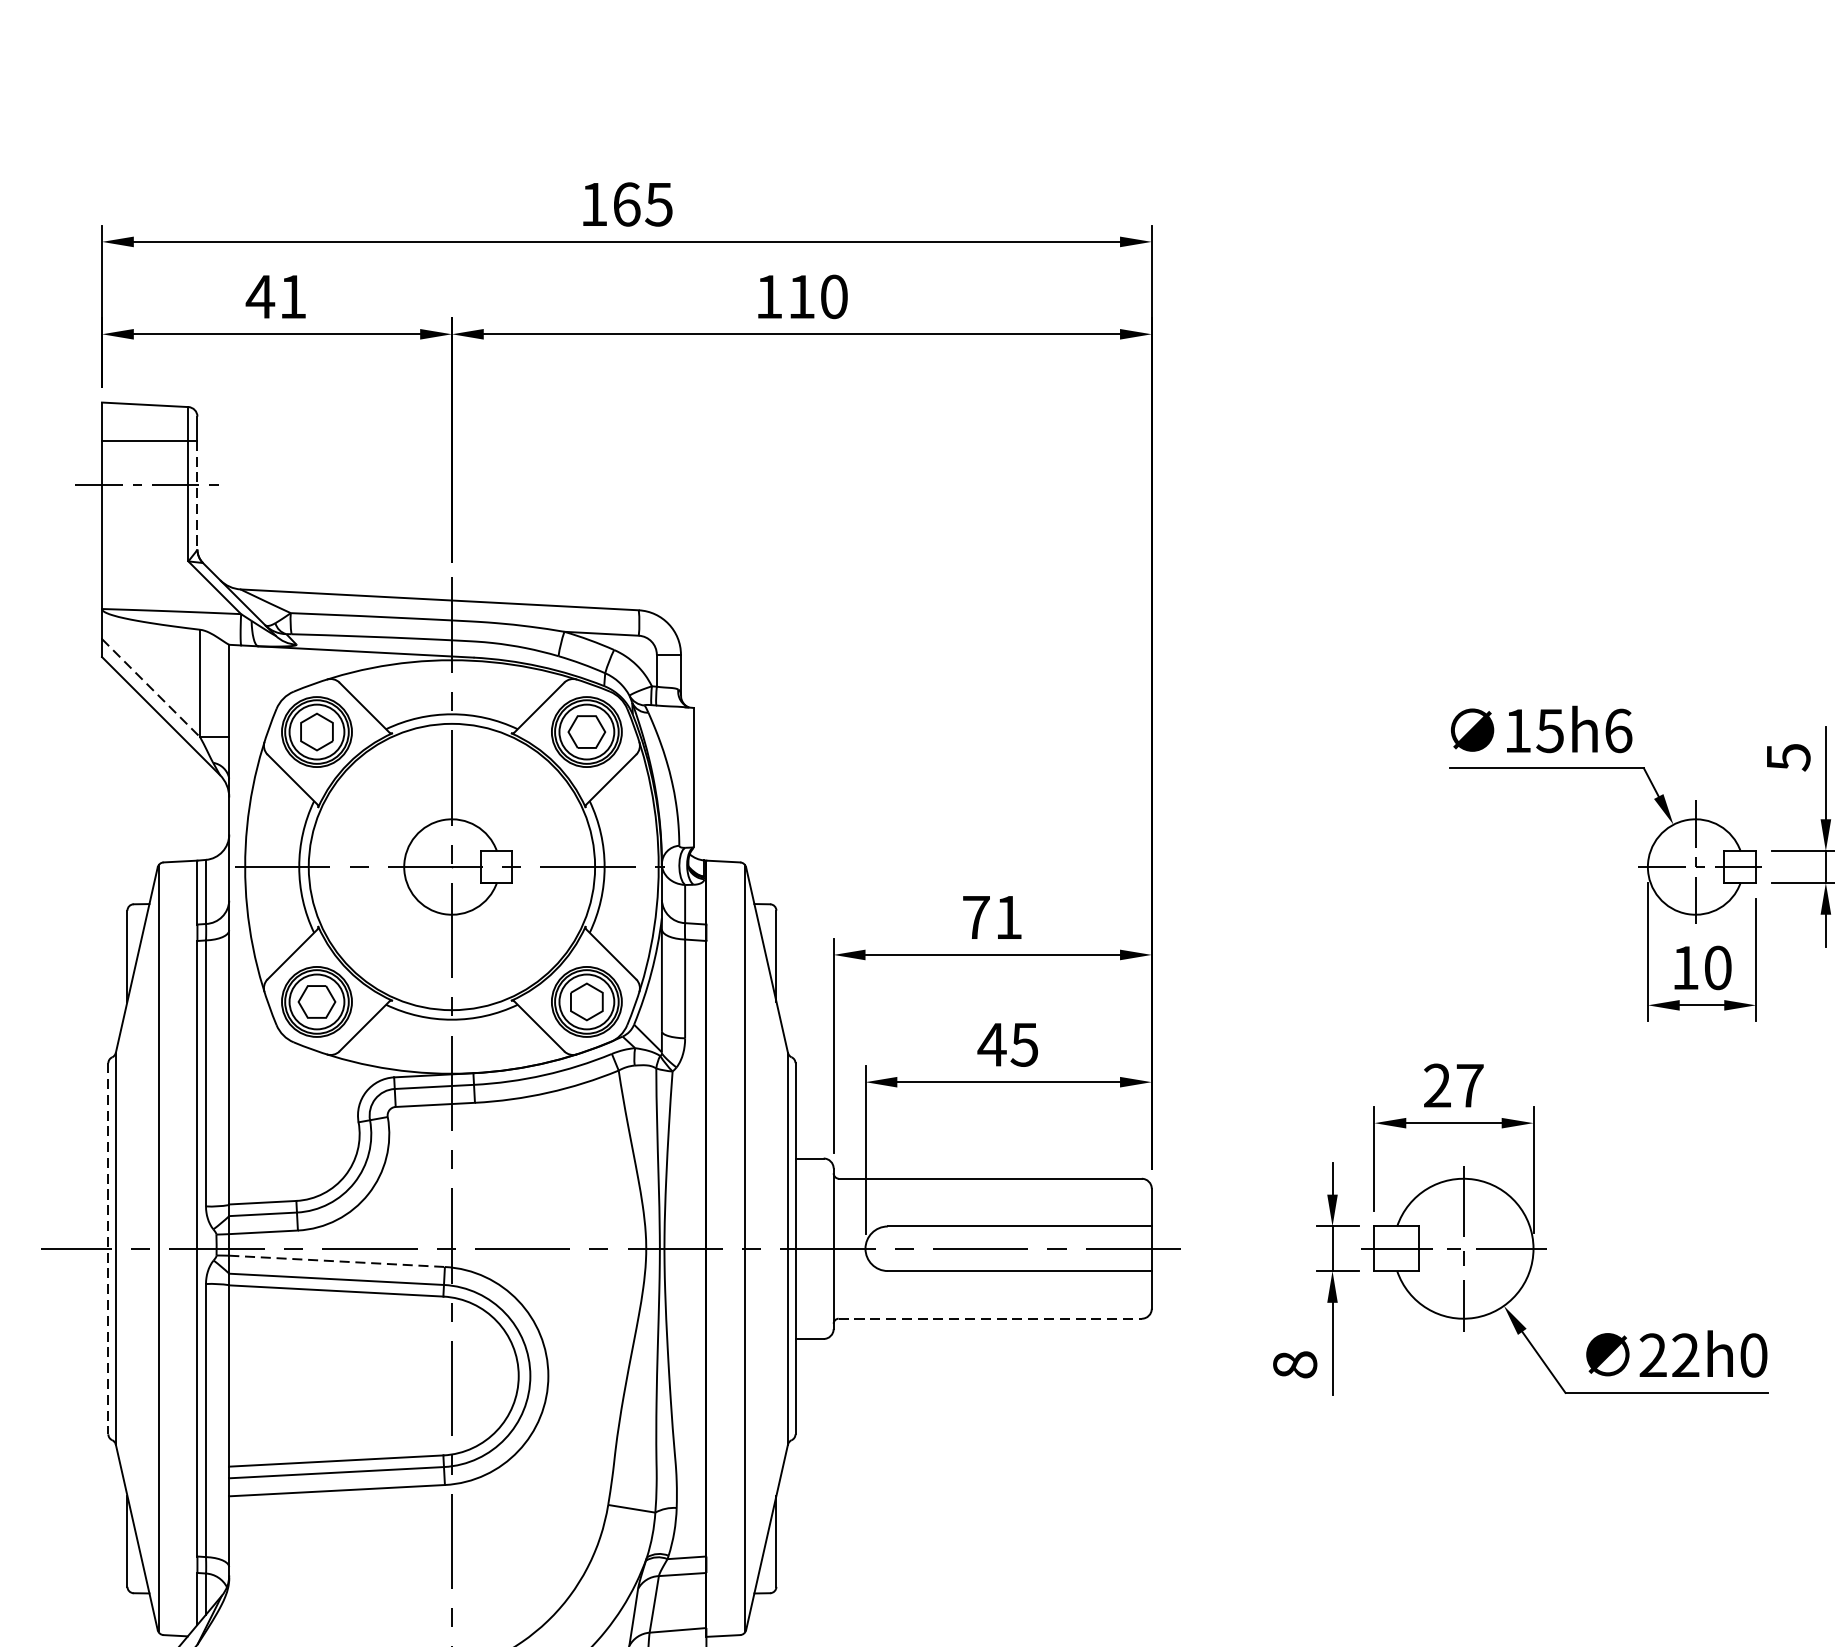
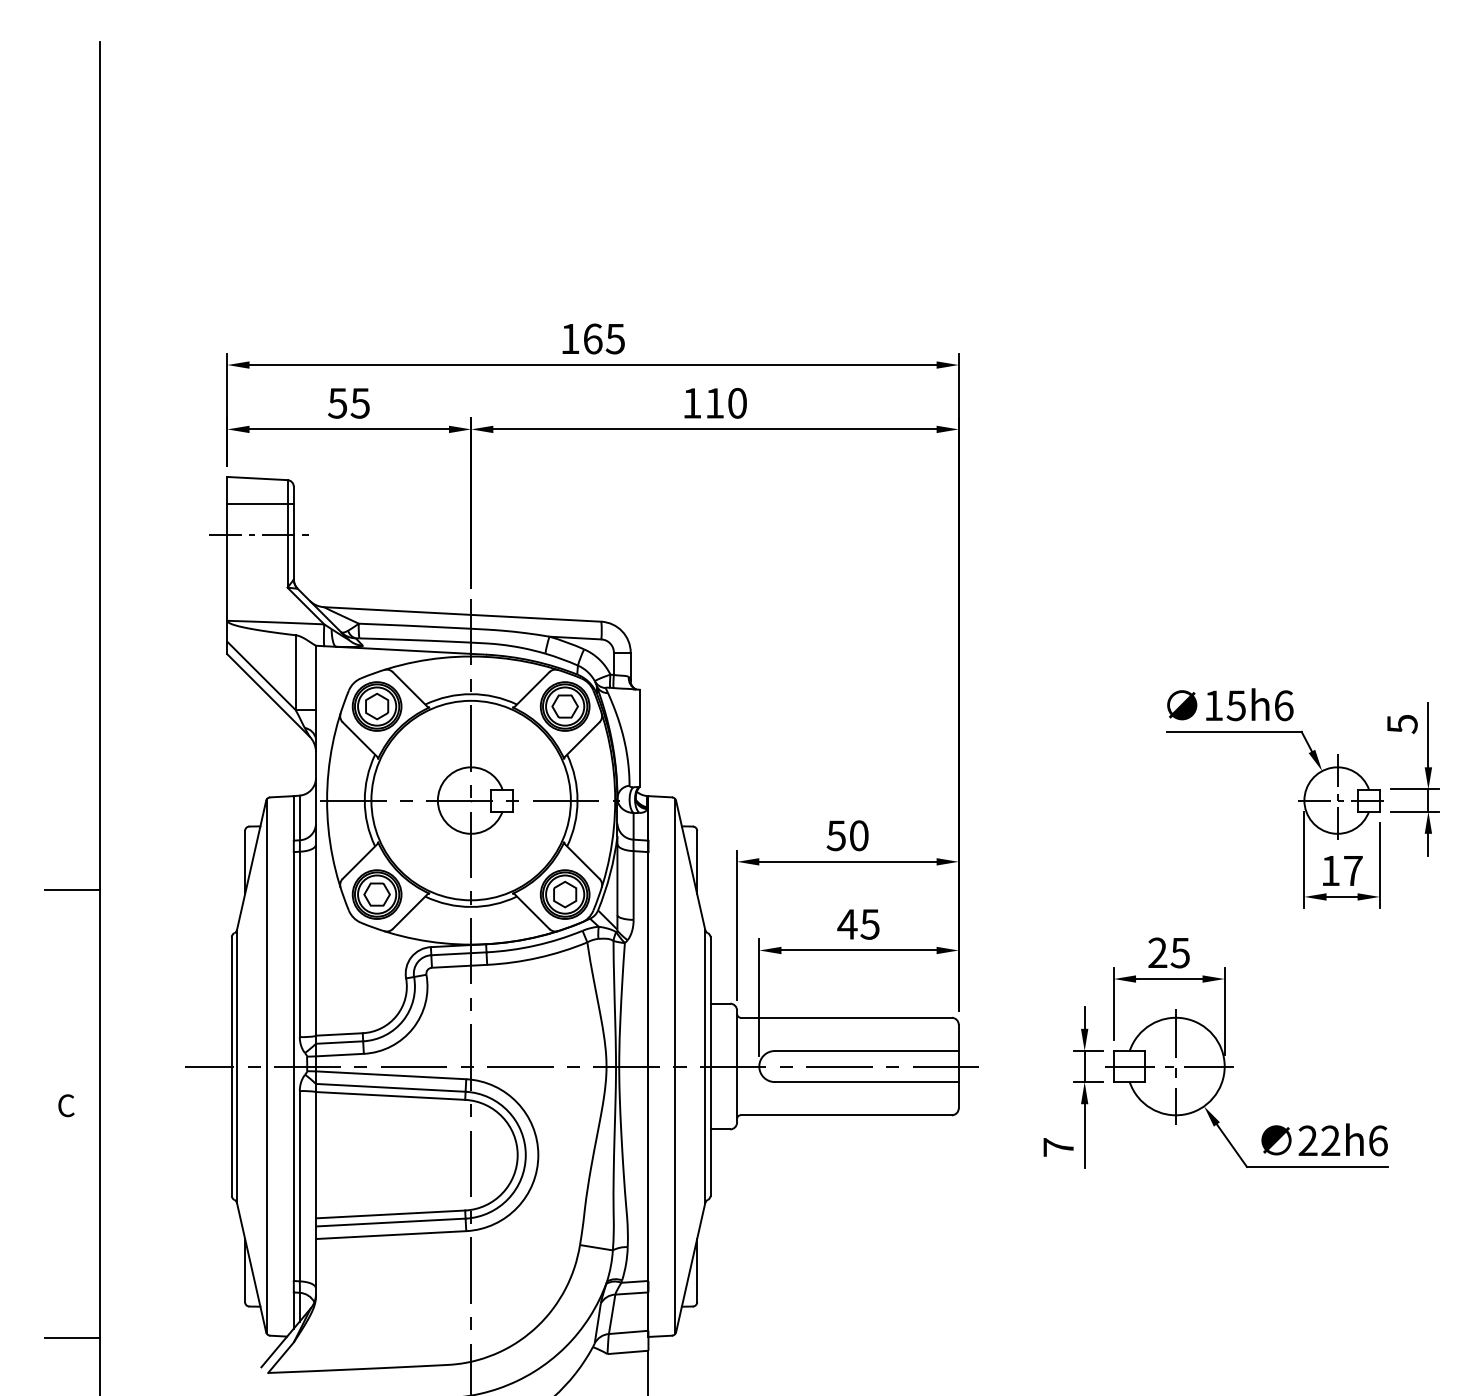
text: (275, 297) -> (348, 403), 41 -> 55
line: (196, 495) -> (293, 541), dashed -> solid
line: (151, 688) -> (261, 676), dashed -> solid
text: (992, 917) -> (847, 835), 71 -> 50
text: (1718, 967) -> (1353, 870), 10 -> 17
text: (1468, 1086) -> (1179, 953), 27 -> 25
line: (107, 1250) -> (231, 1067), dashed -> solid
line: (337, 1261) -> (391, 1075), dashed -> solid
line: (990, 1319) -> (846, 1115), dashed -> solid
text: (1754, 1354) -> (1378, 1140), 22h0 -> 22h6
text: (1294, 1364) -> (1058, 1147), 8 -> 7

